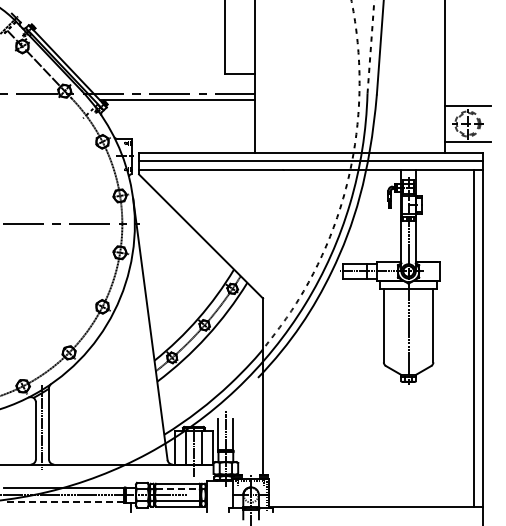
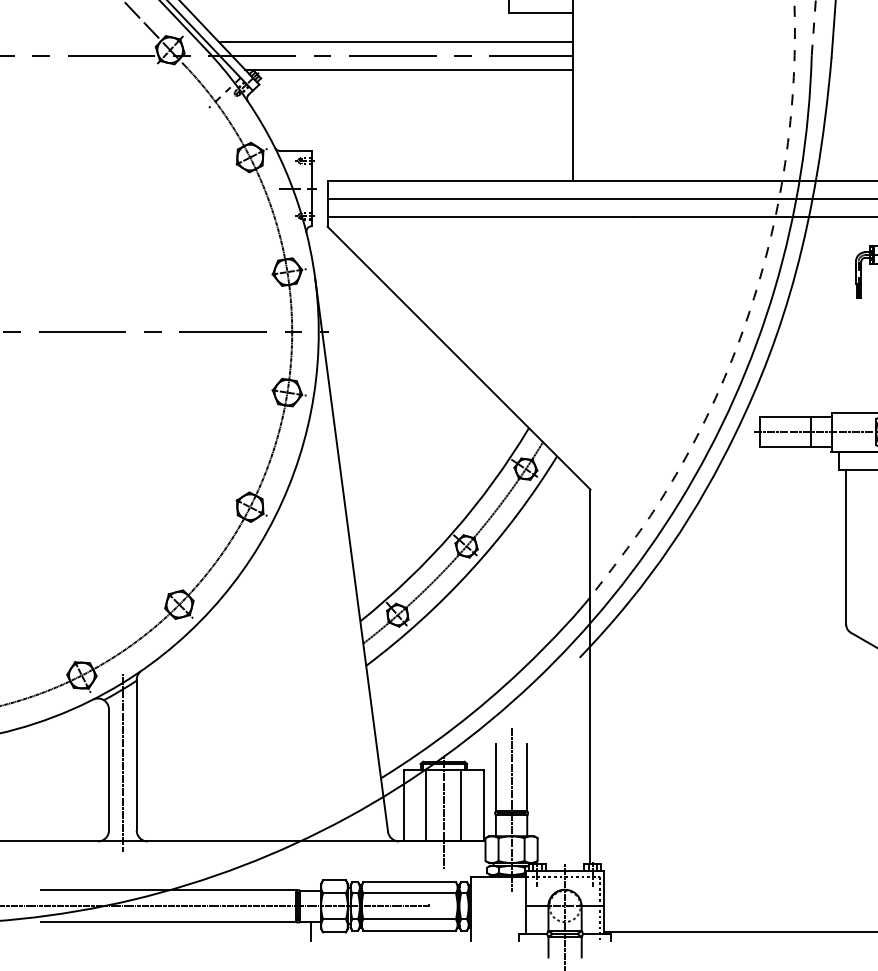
line: (170, 87) -> (394, 42), added
line: (177, 489) -> (409, 894), dashed -> solid
line: (63, 502) -> (167, 921), dashed -> solid

